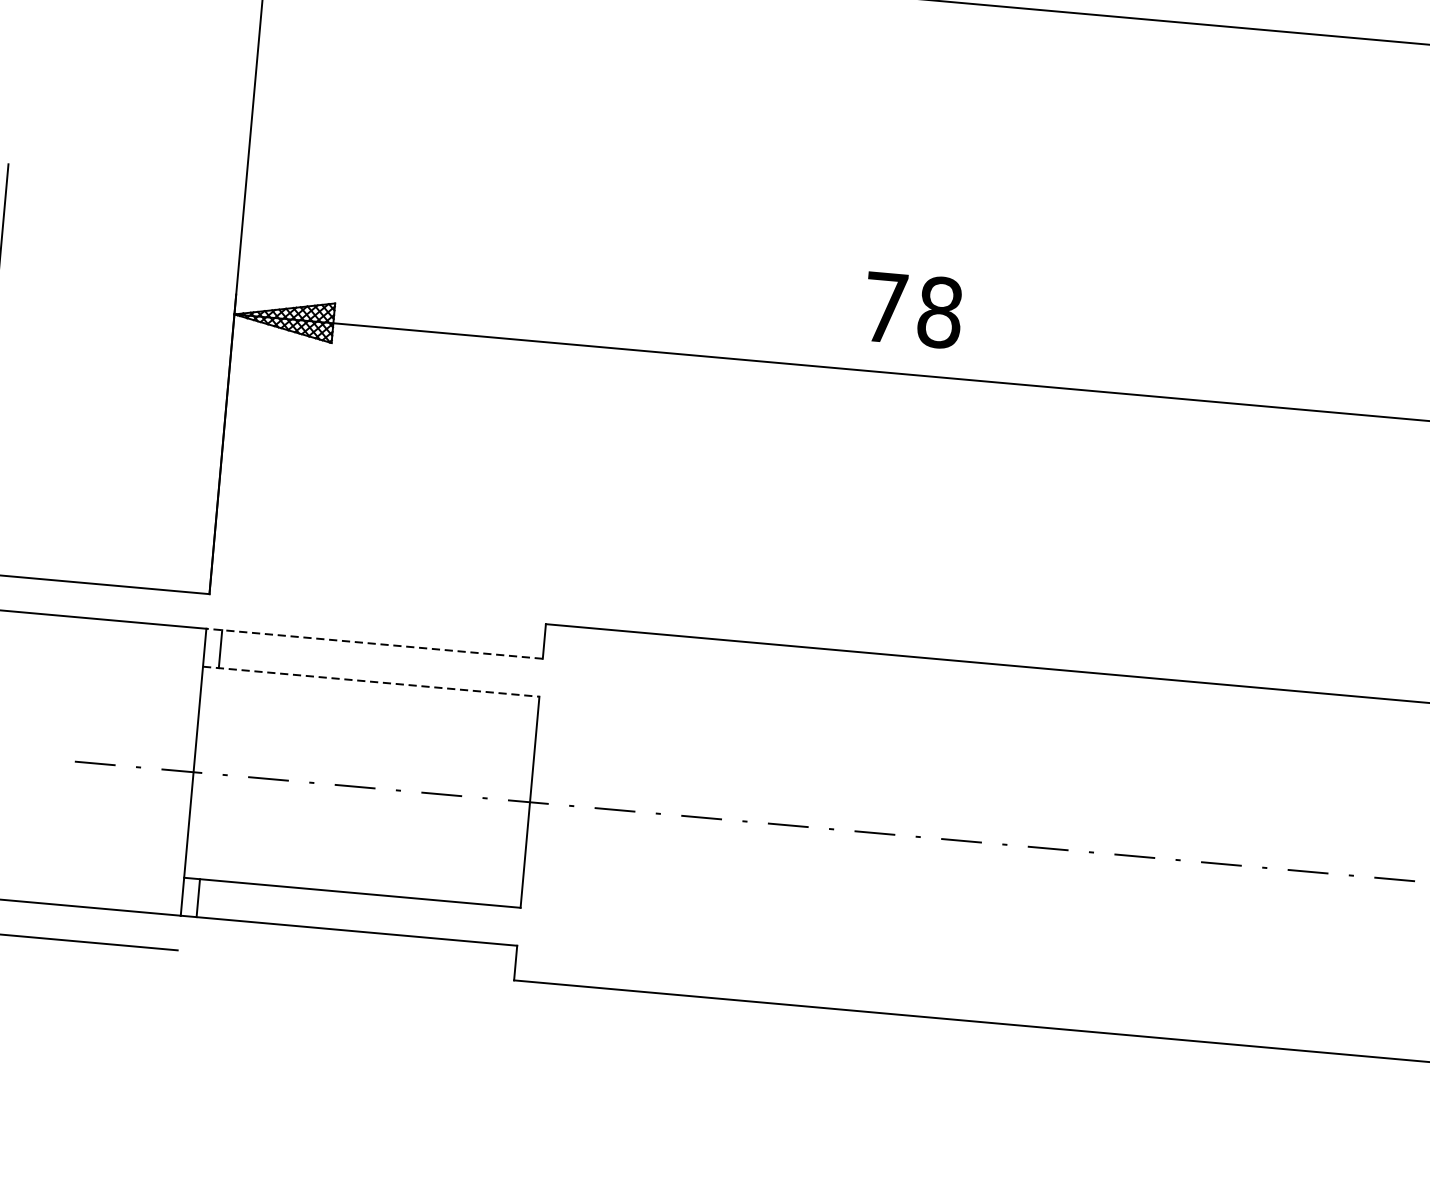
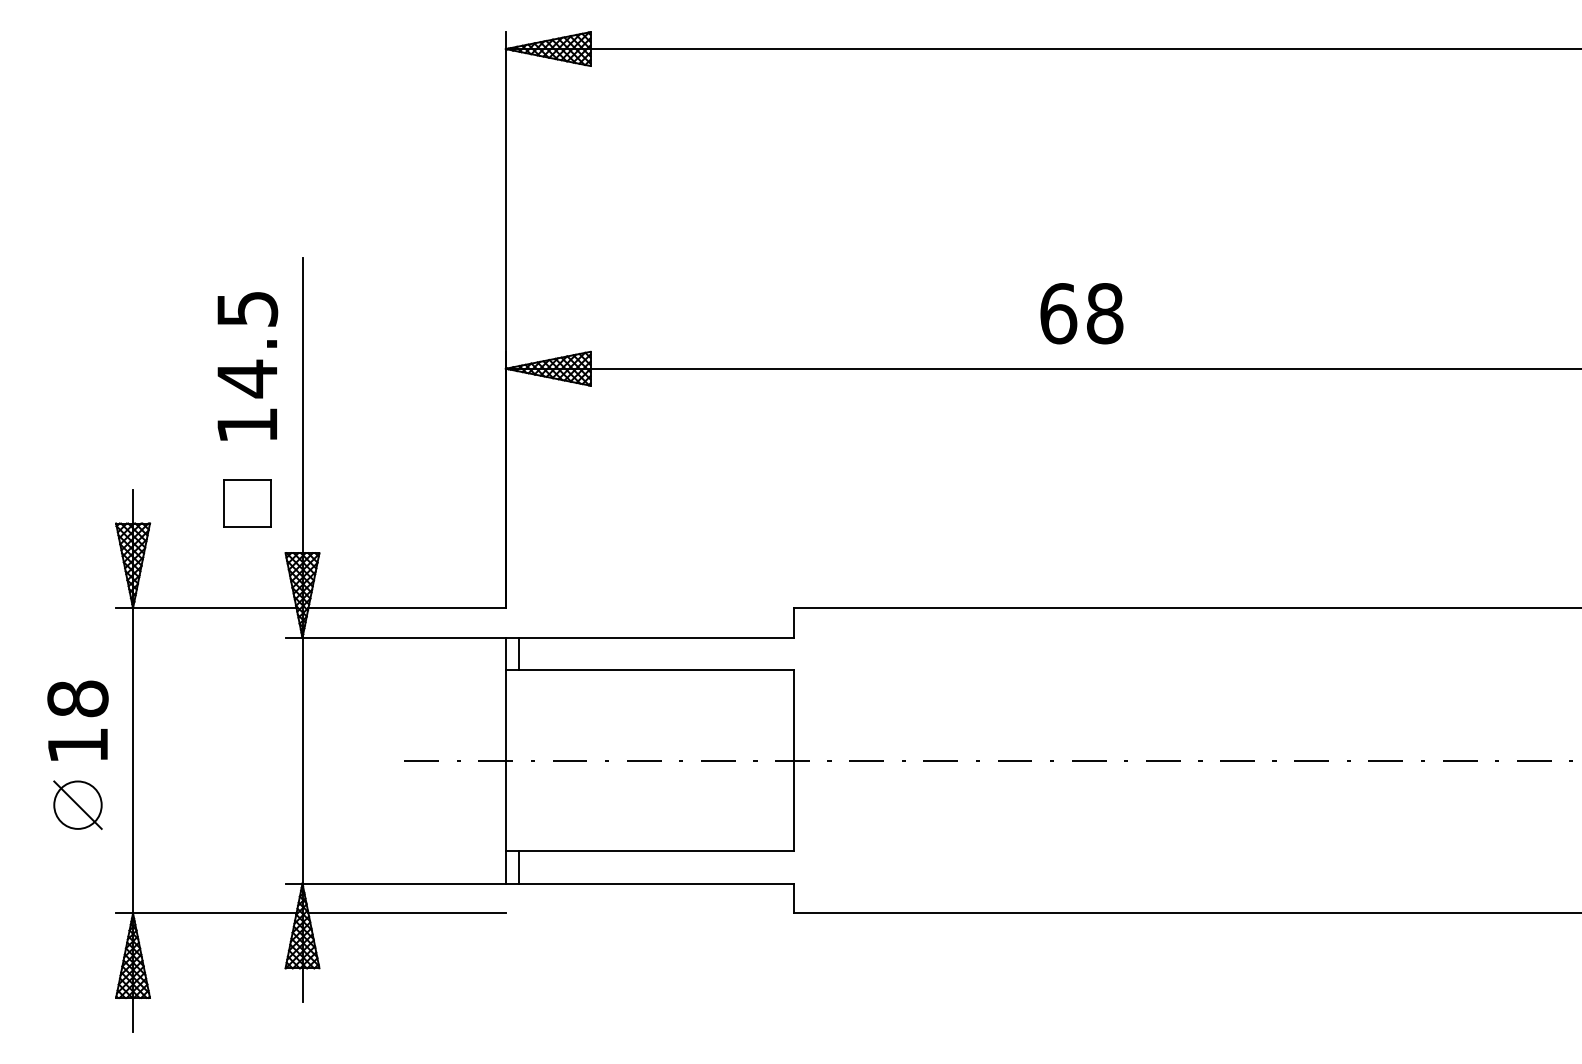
text: (885, 307) -> (1058, 313), 78 -> 68
line: (374, 643) -> (649, 637), dashed -> solid
line: (371, 681) -> (650, 670), dashed -> solid

